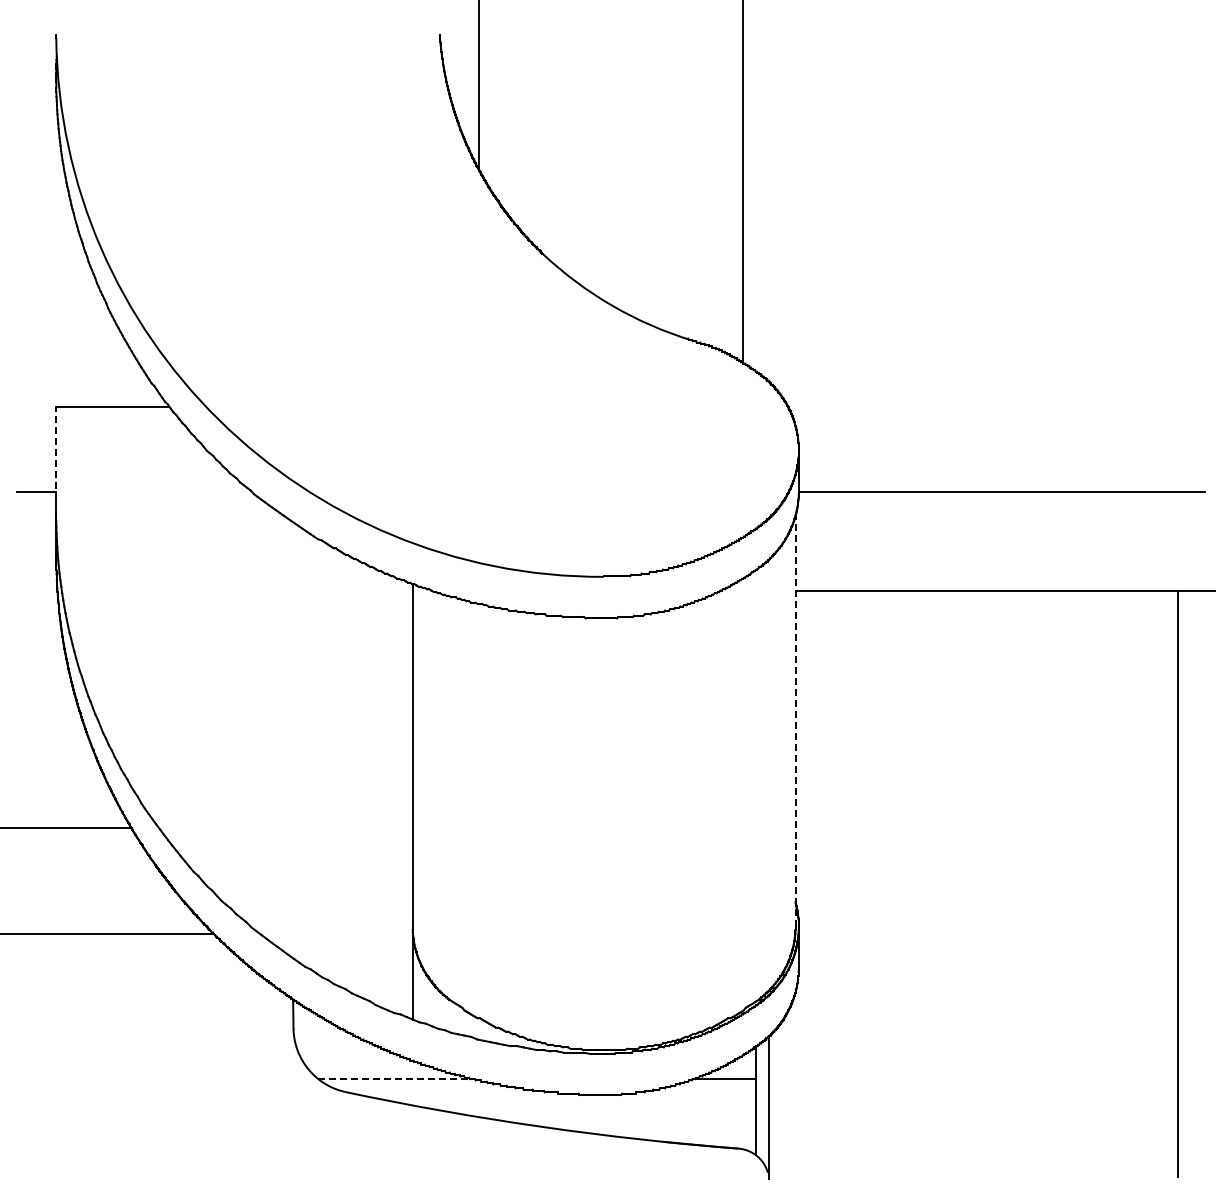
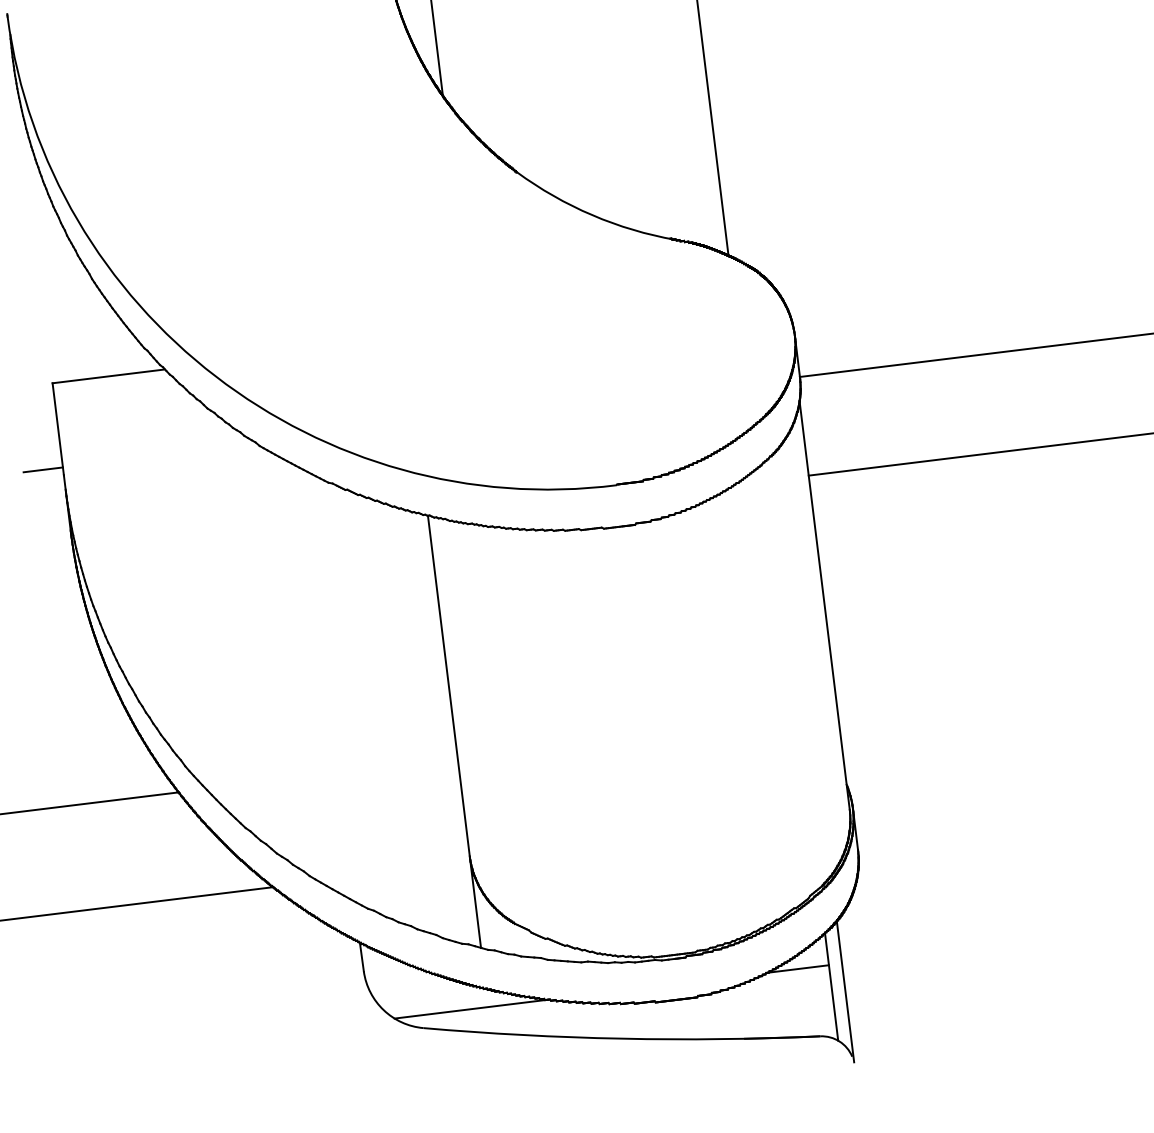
line: (56, 452) -> (58, 428), dashed -> solid
line: (795, 720) -> (824, 604), dashed -> solid
line: (396, 1079) -> (472, 1009), dashed -> solid

